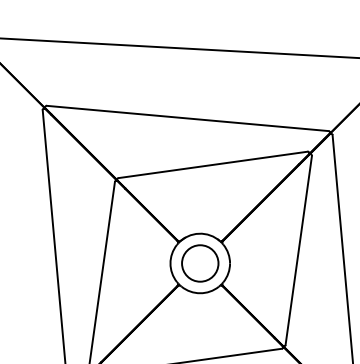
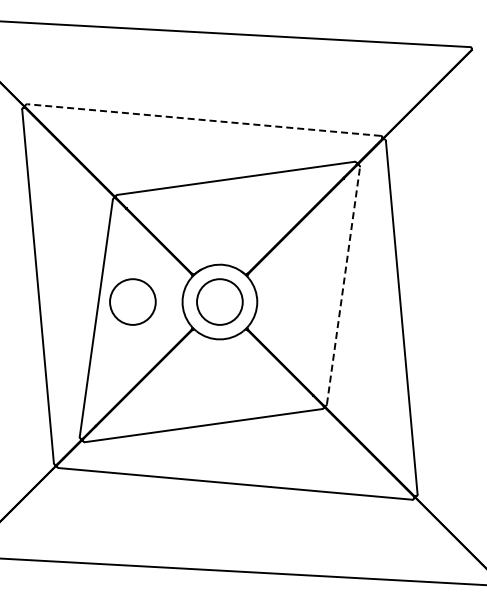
line: (187, 118) -> (203, 120), solid -> dashed
line: (298, 250) -> (343, 285), solid -> dashed
circle: (130, 263) -> (132, 301), added

